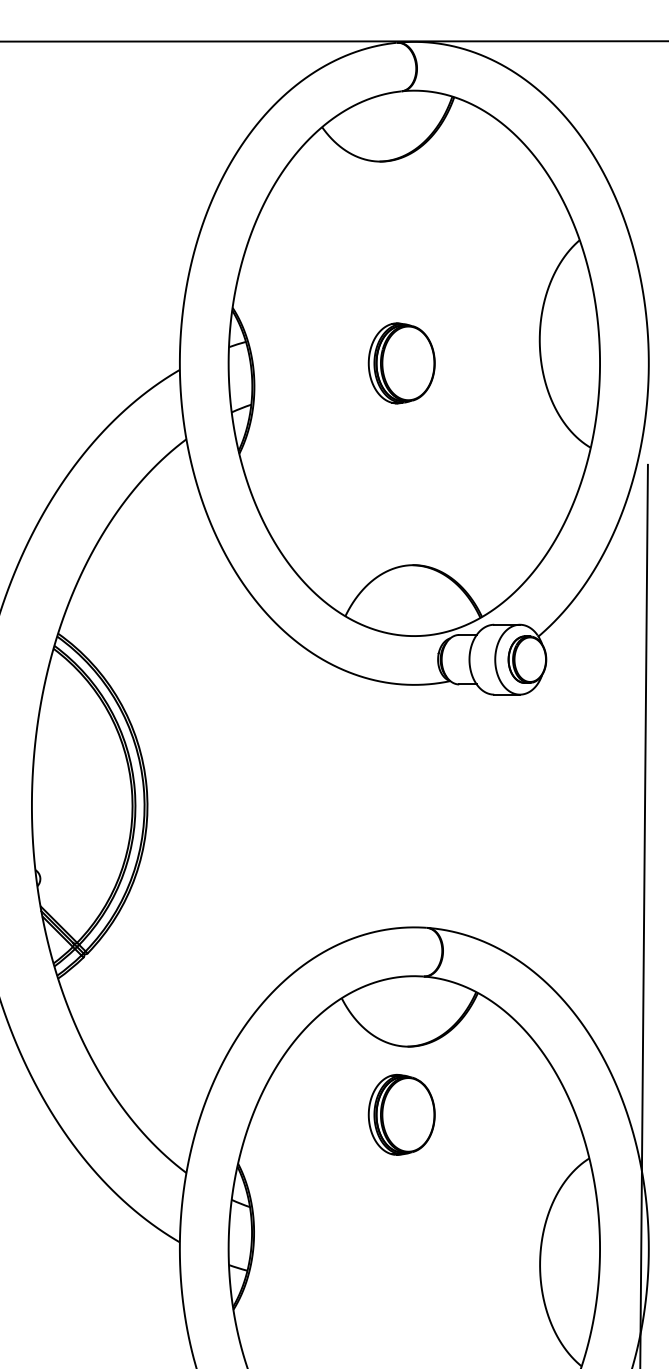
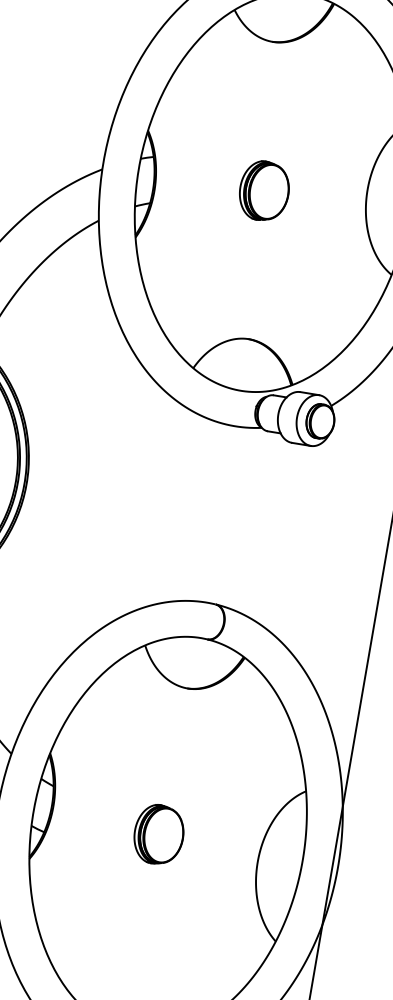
part: (401, 1114) -> (158, 834), moved

